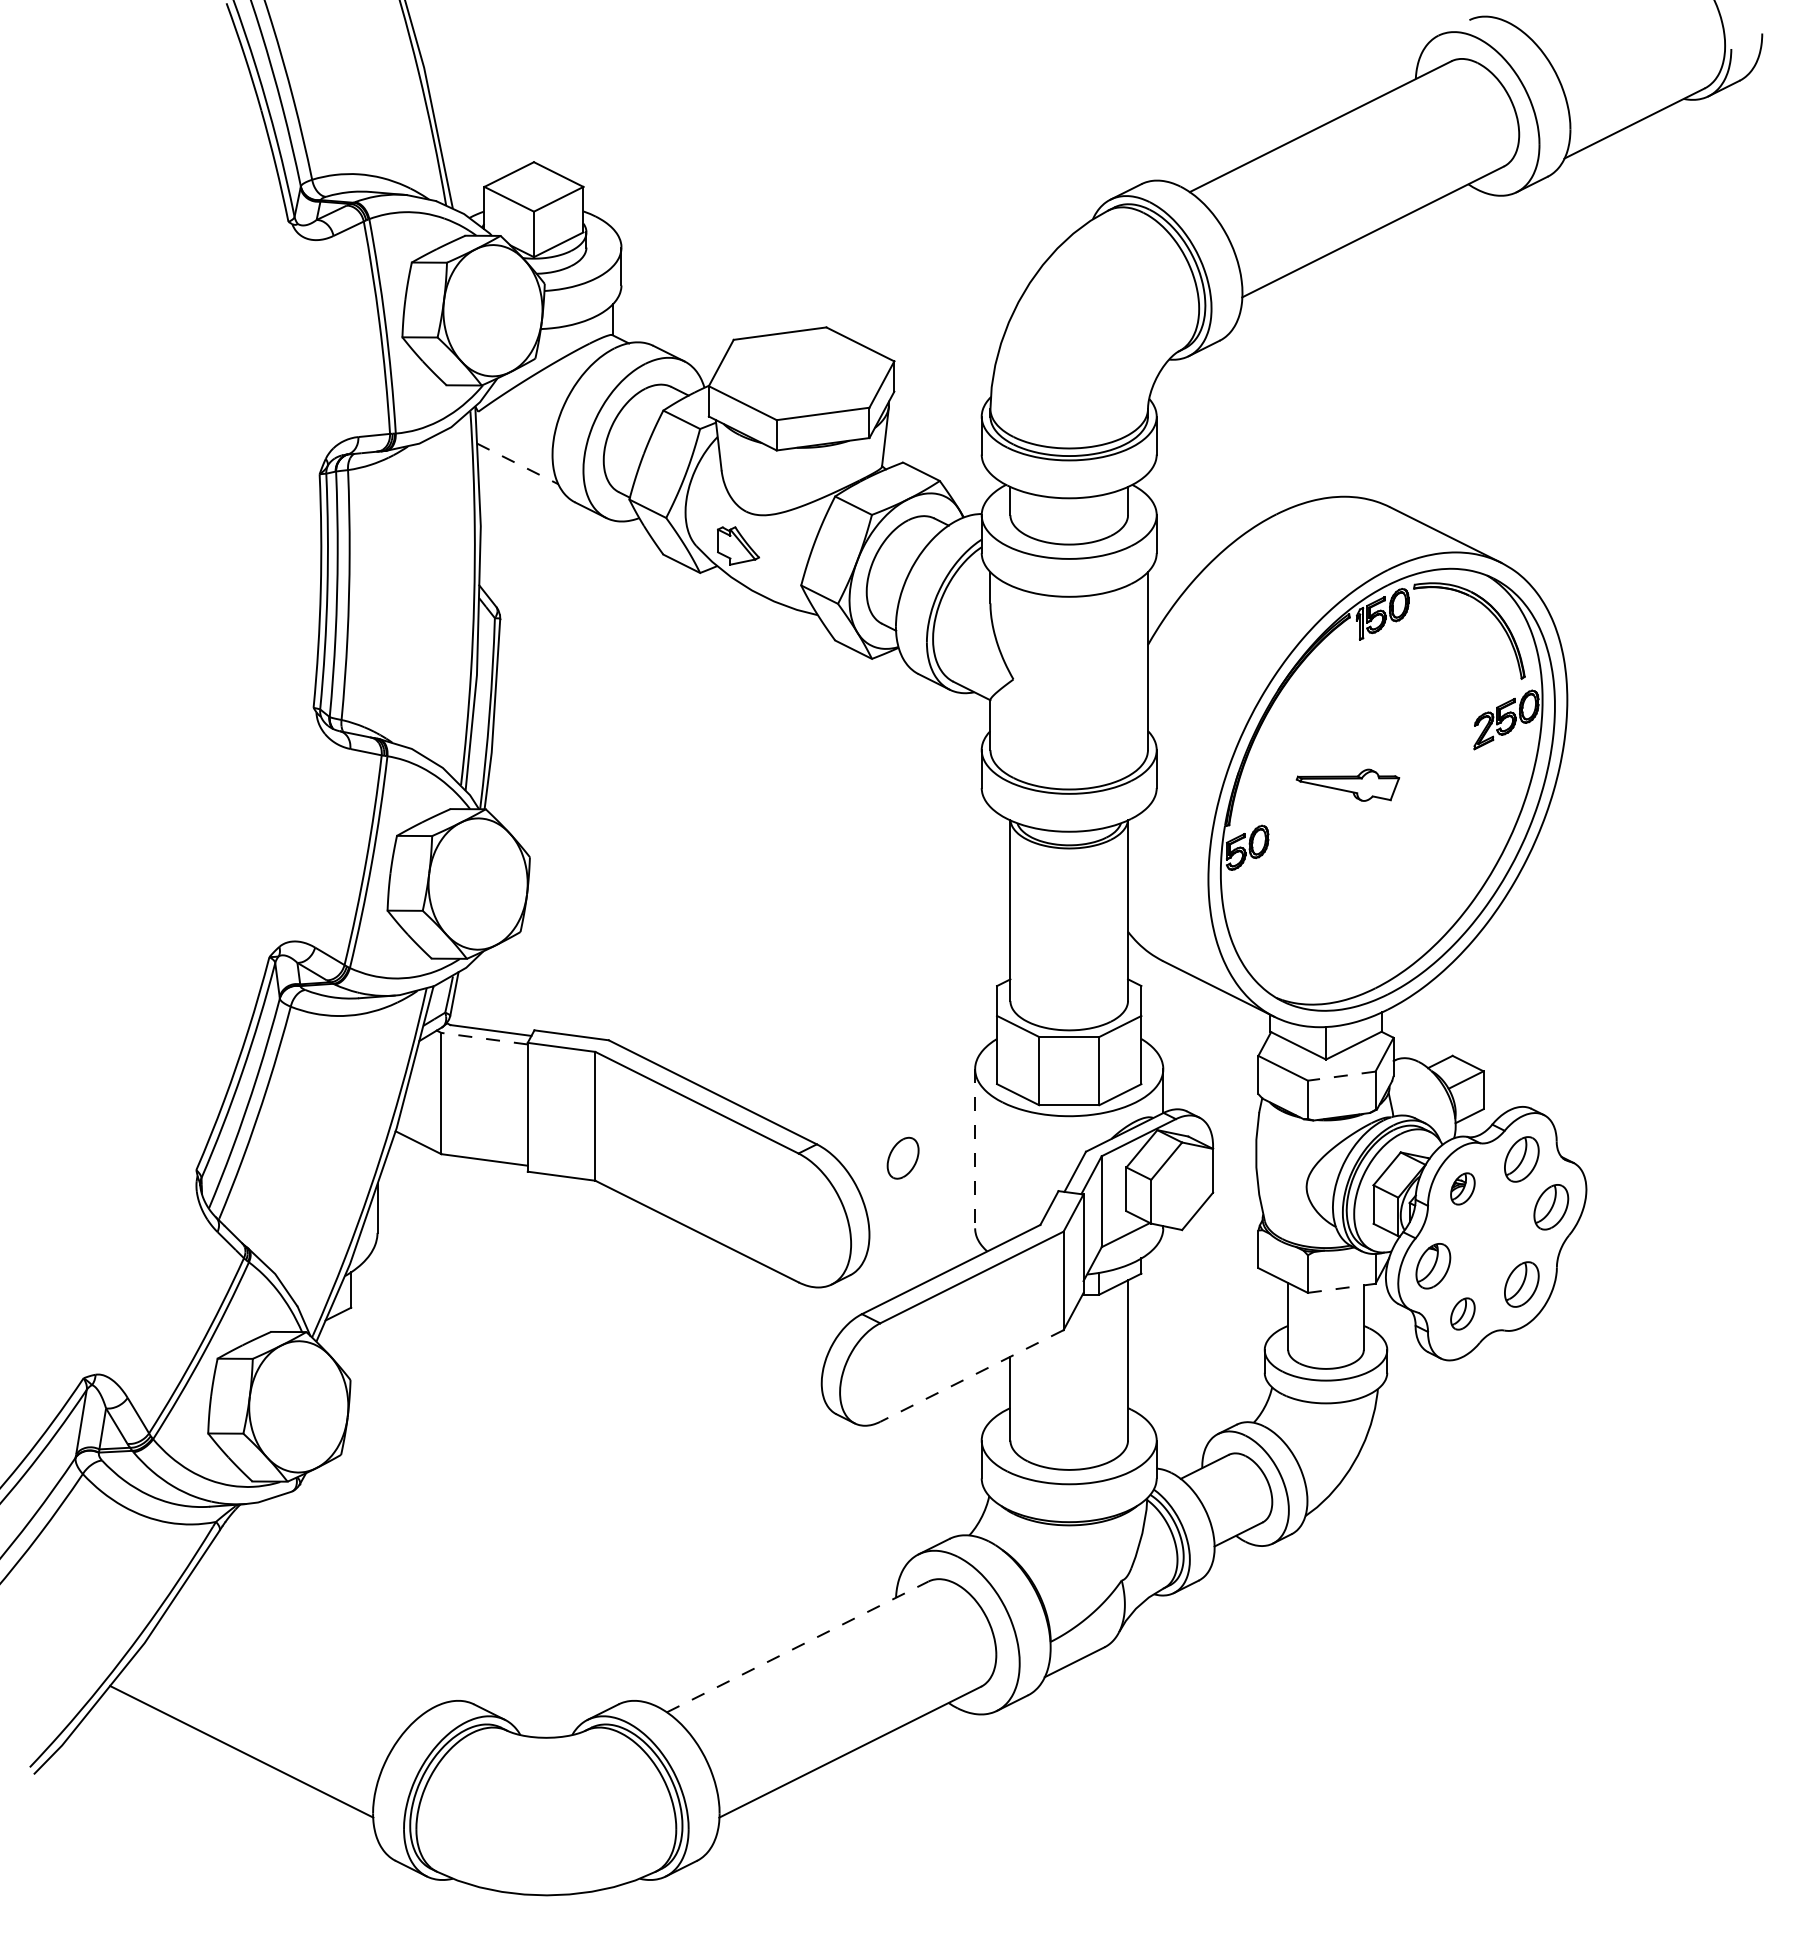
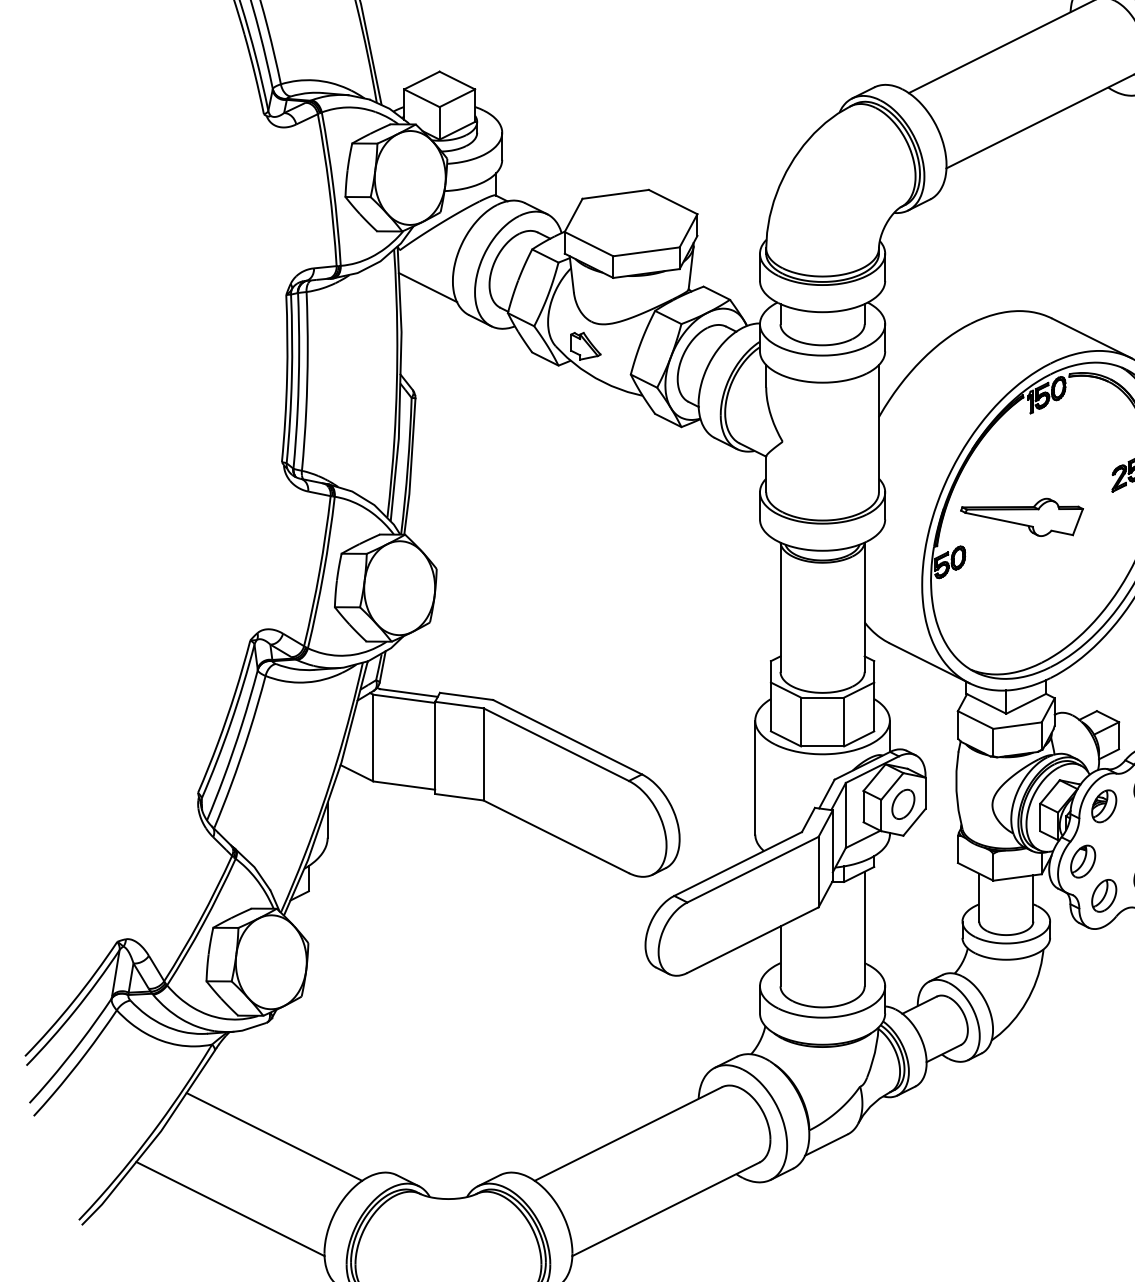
line: (517, 463) -> (427, 287), dashed -> solid
part: (1347, 785) -> (1021, 517), size x1.67
line: (484, 1038) -> (404, 698), dashed -> solid
line: (1341, 1076) -> (1017, 725), dashed -> solid
line: (975, 1148) -> (755, 777), dashed -> solid
part: (902, 1157) -> (902, 803), moved
part: (1462, 1188) -> (1103, 806), size x1.43
line: (1342, 1288) -> (1018, 877), dashed -> solid
part: (1462, 1313) -> (1103, 895), size x1.43
line: (971, 1376) -> (752, 940), dashed -> solid
line: (798, 1646) -> (628, 1133), dashed -> solid
line: (302, 1650) -> (274, 1136), added

